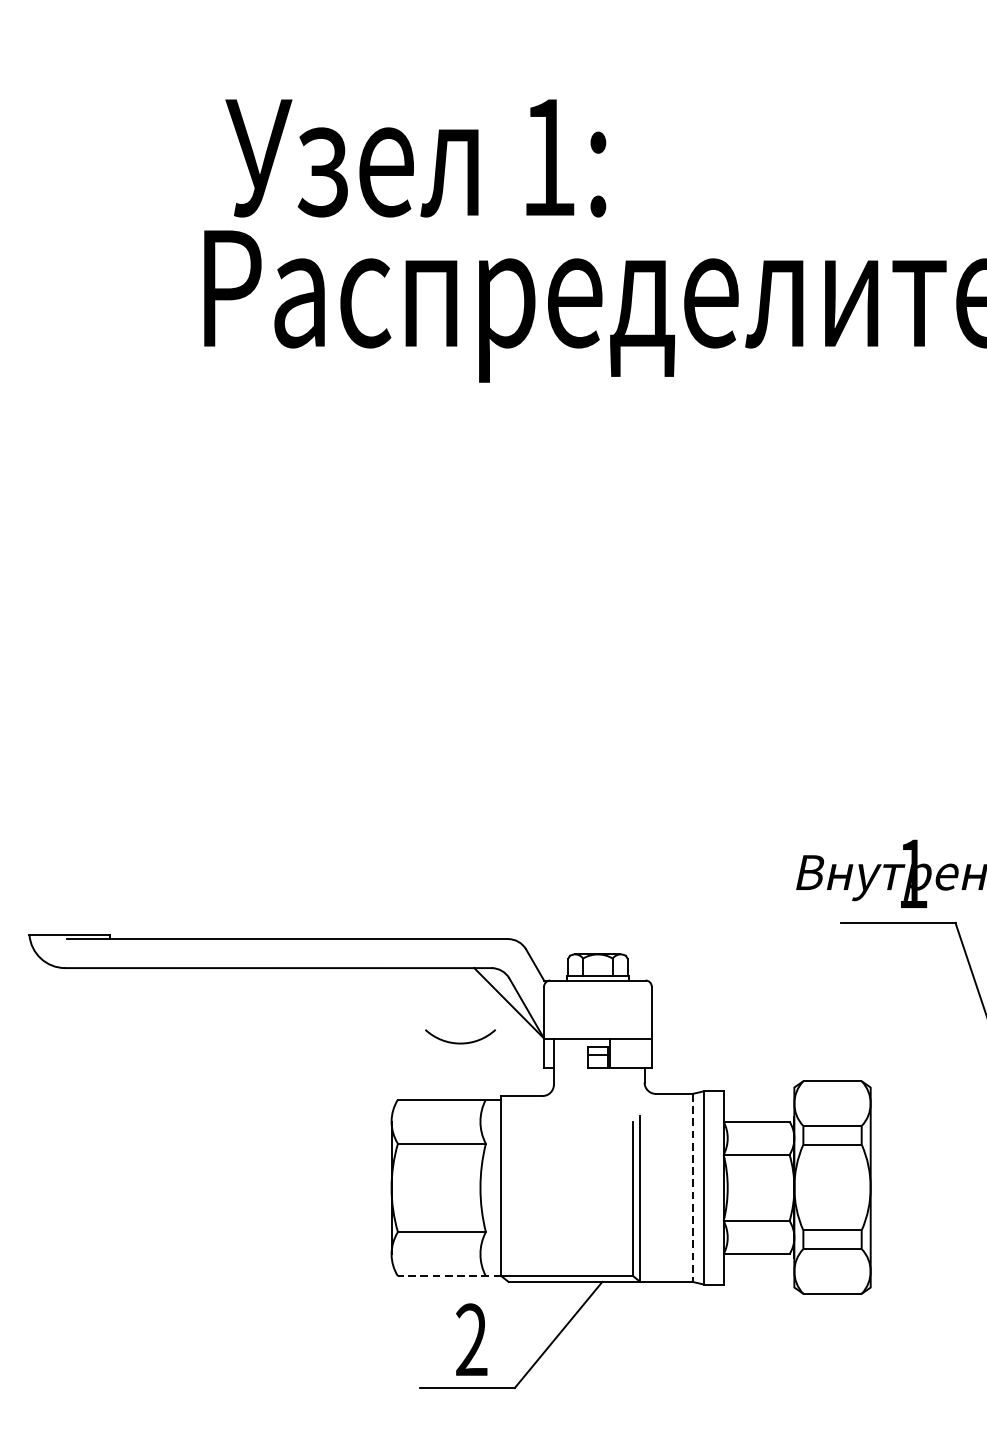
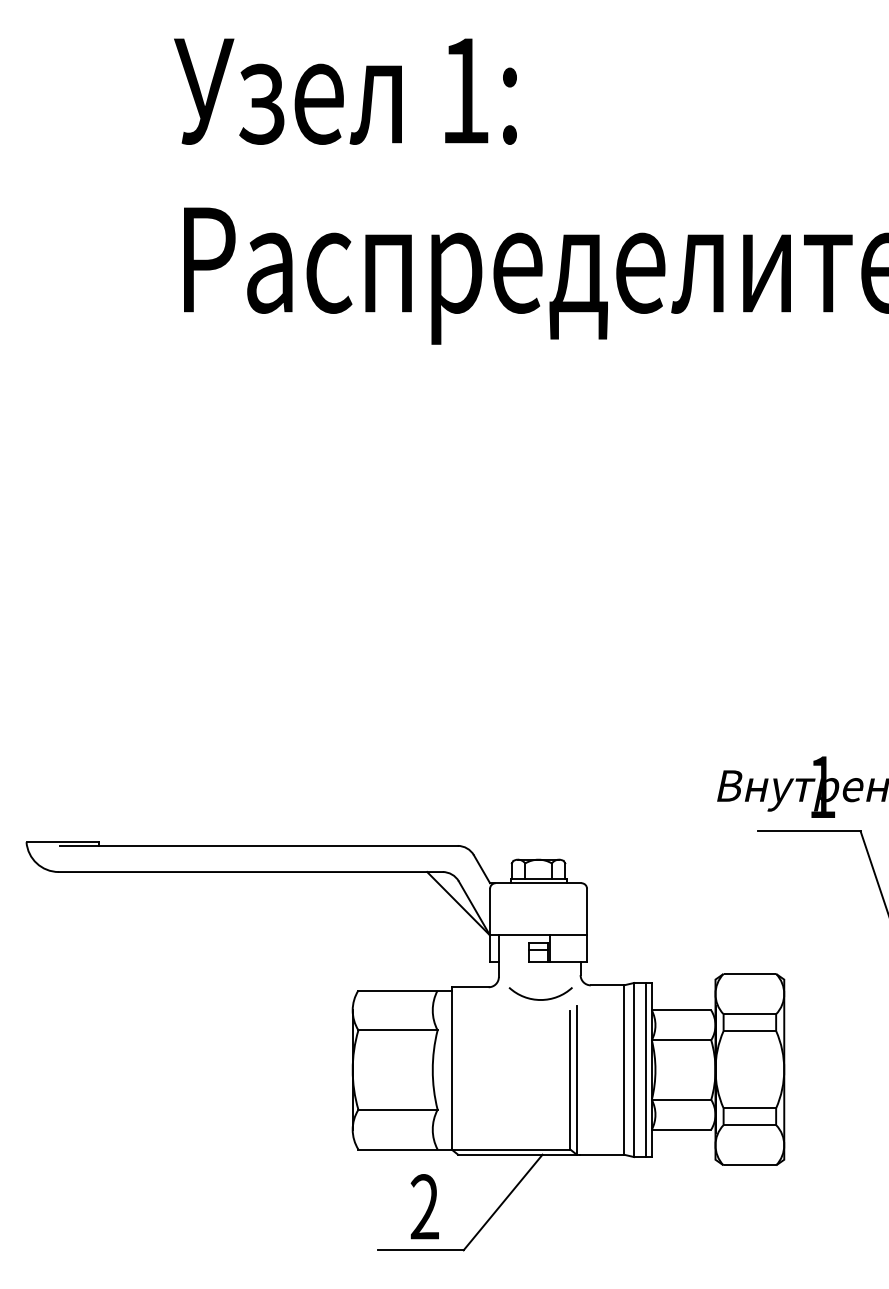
text: (415, 158) -> (345, 91), moved
arc: (460, 1043) -> (540, 999), moved
line: (716, 1187) -> (645, 1069), added
line: (692, 1188) -> (623, 1070), dashed -> solid
line: (450, 1276) -> (405, 1149), dashed -> solid

